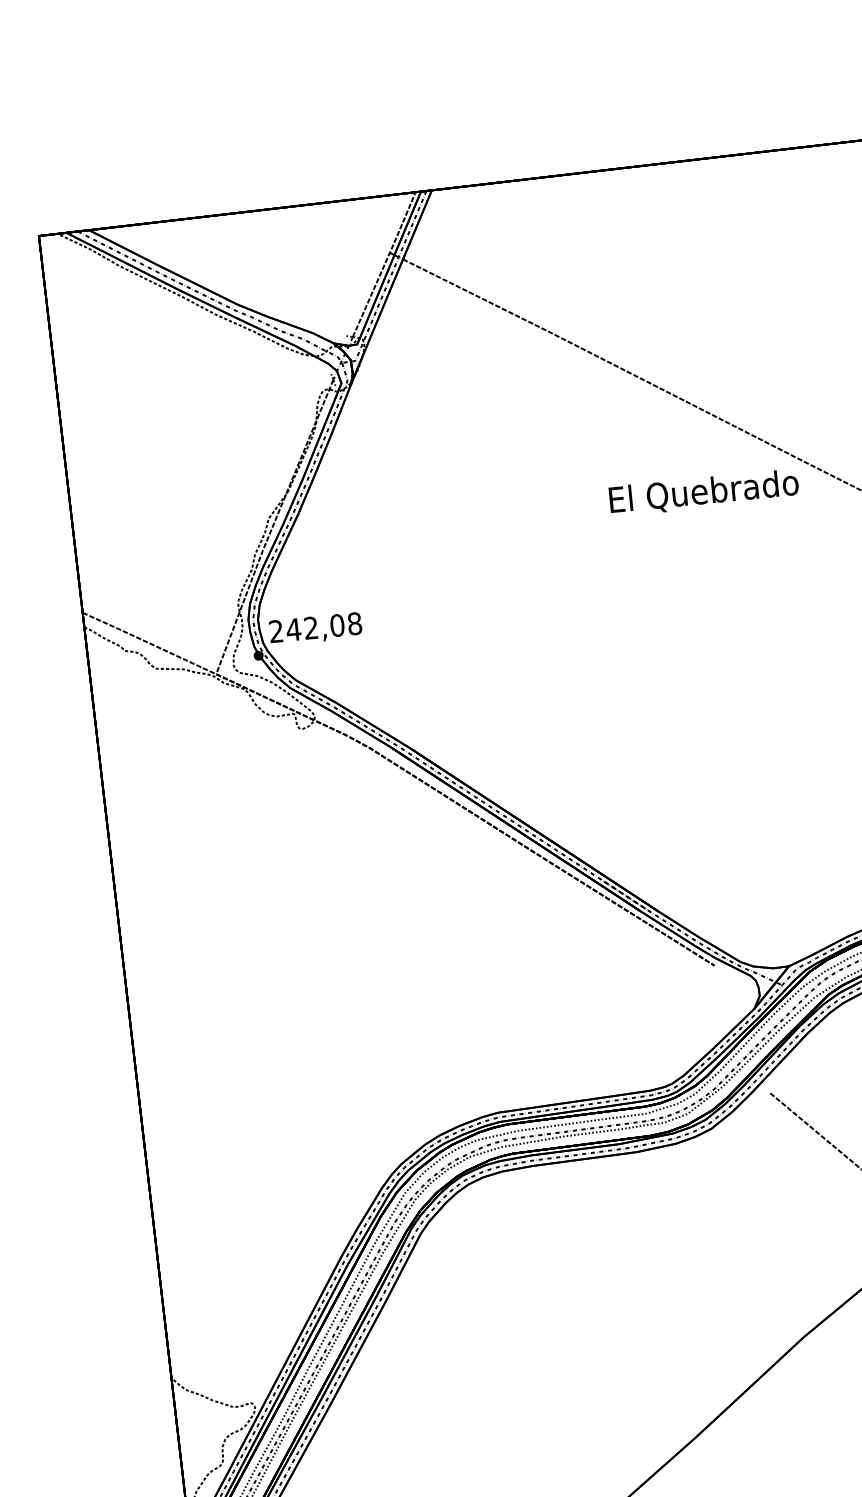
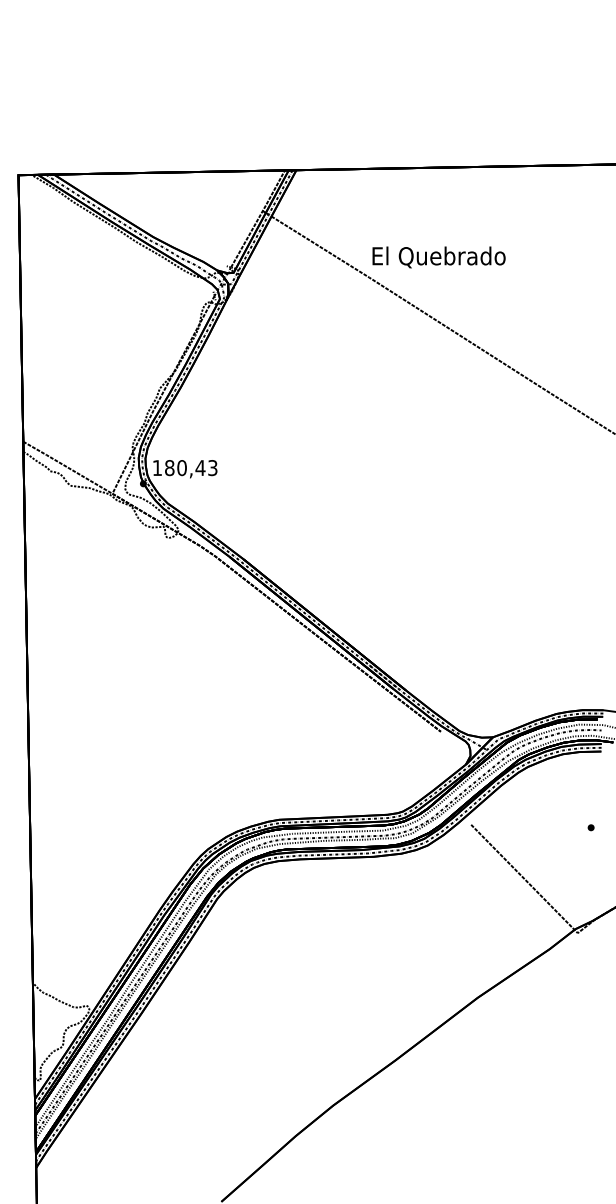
text: (703, 493) -> (438, 257), moved
text: (314, 628) -> (184, 468), 242,08 -> 180,43

